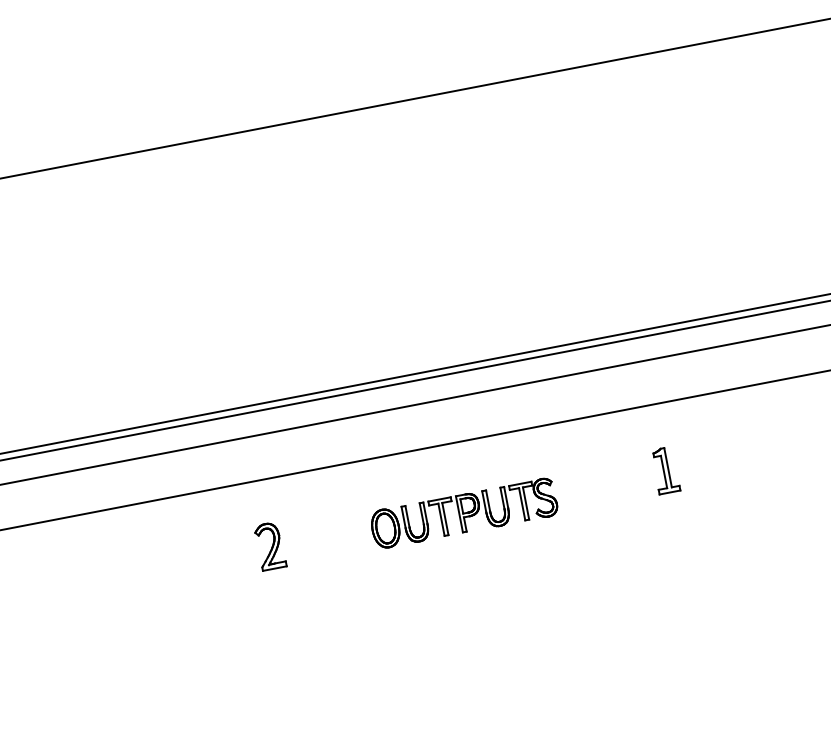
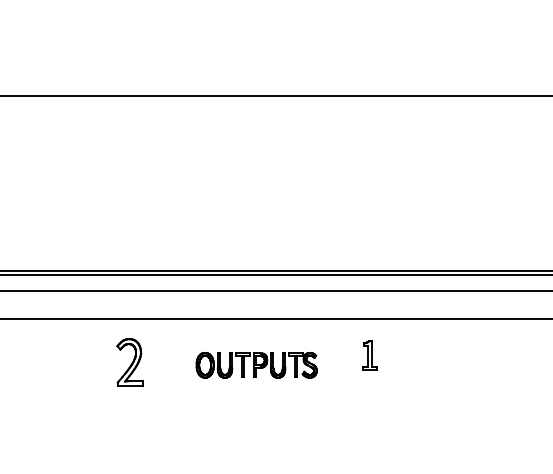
part: (665, 470) -> (369, 355), moved
part: (269, 544) -> (129, 361), size x1.6

